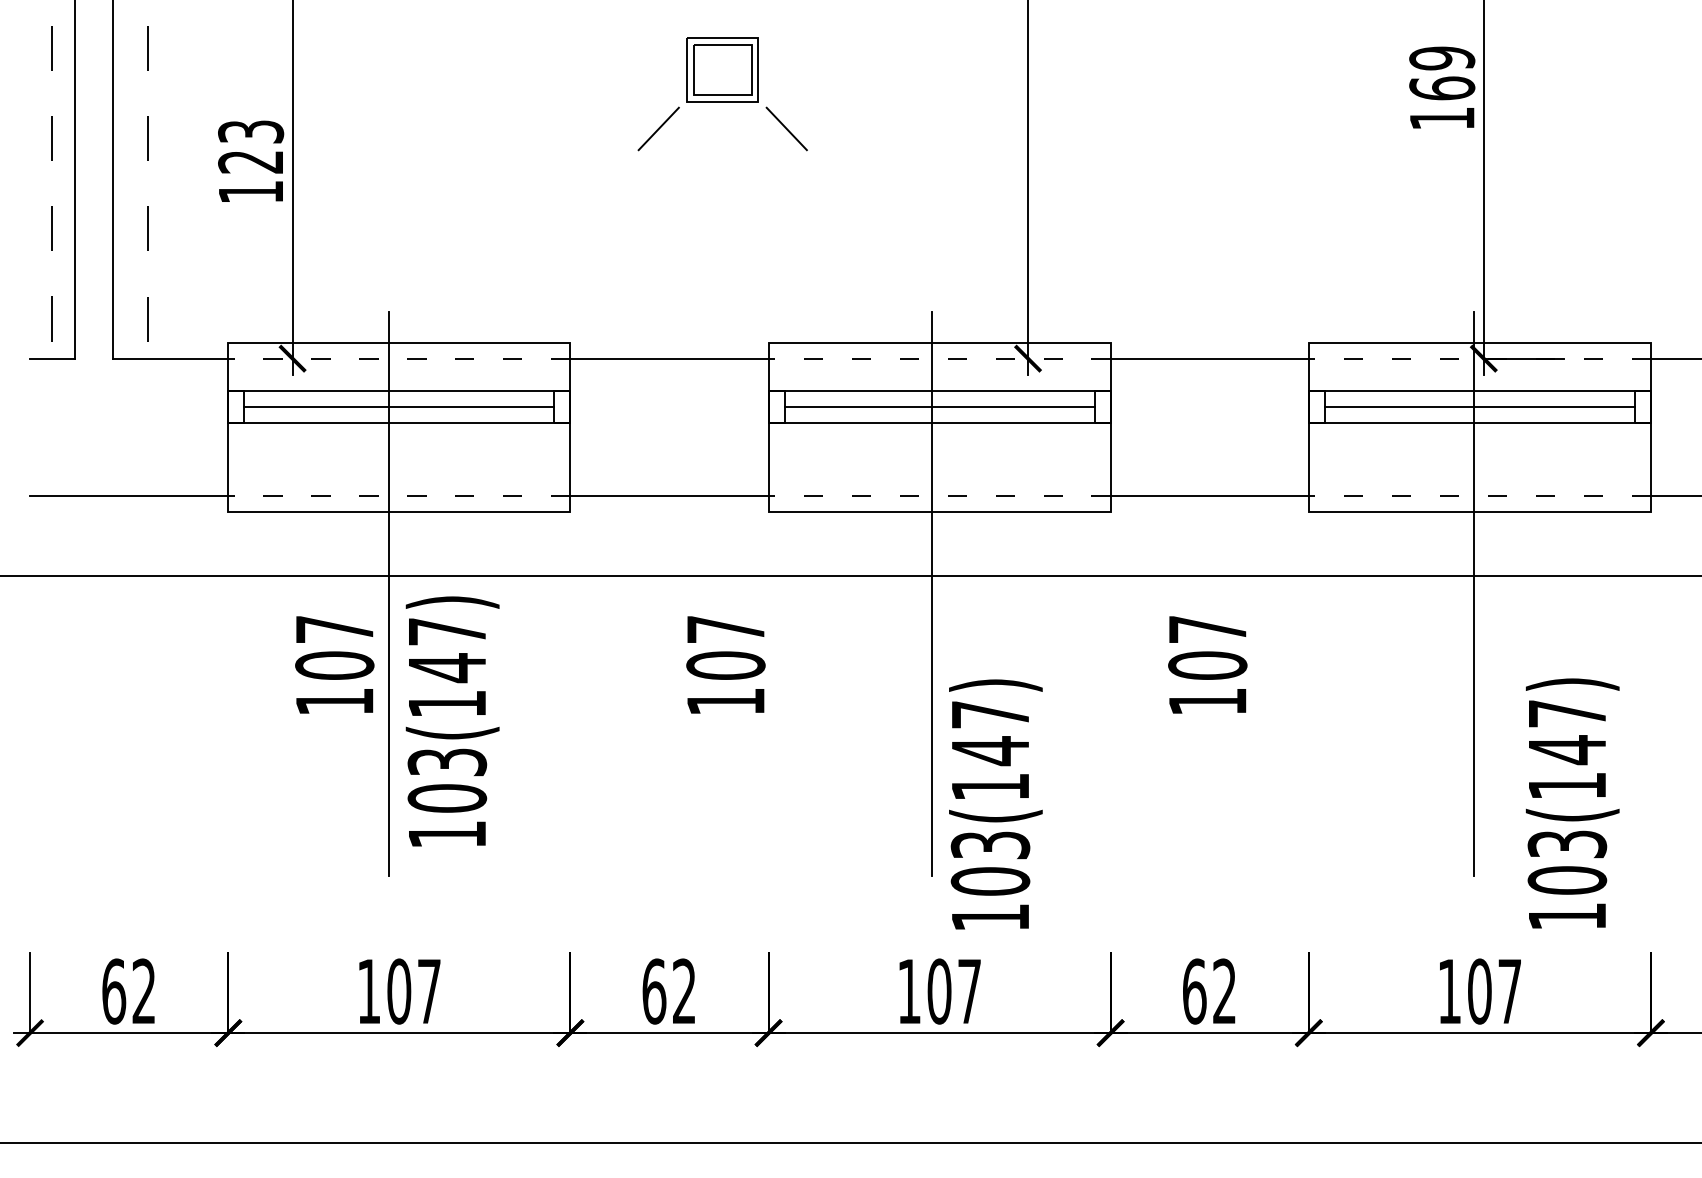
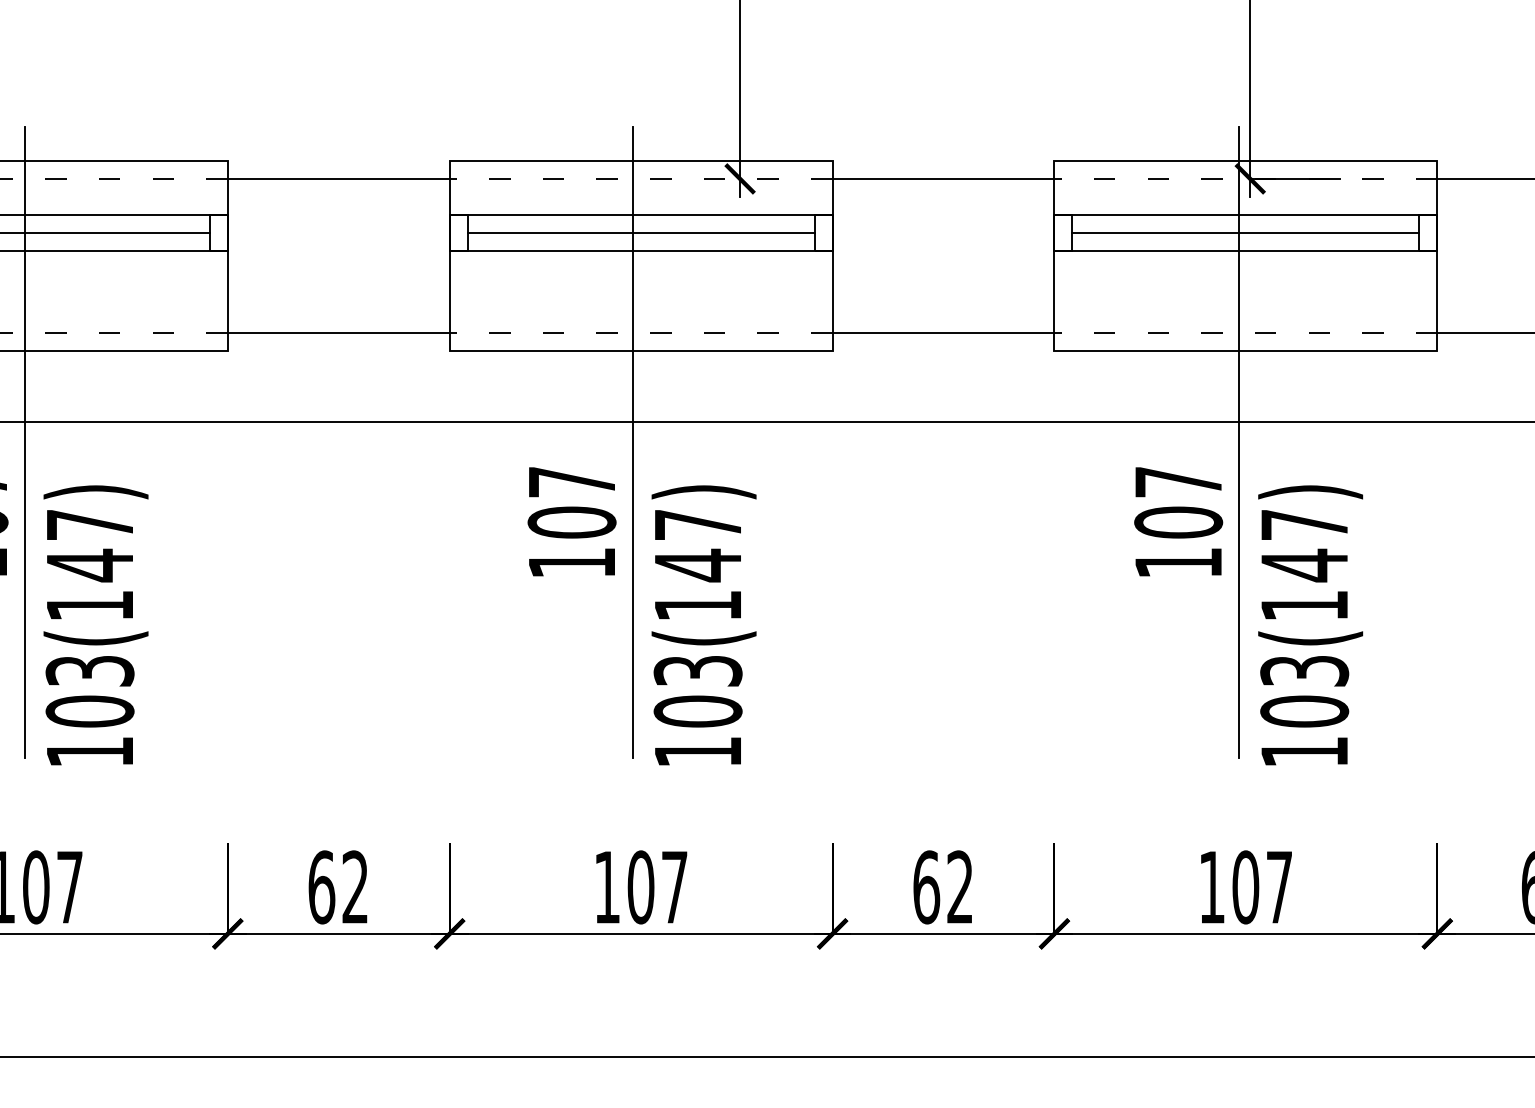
text: (725, 664) -> (571, 521), moved
text: (1207, 664) -> (1178, 521), moved
text: (452, 721) -> (95, 625), moved
text: (1572, 803) -> (1310, 625), moved
text: (995, 804) -> (703, 625), moved

